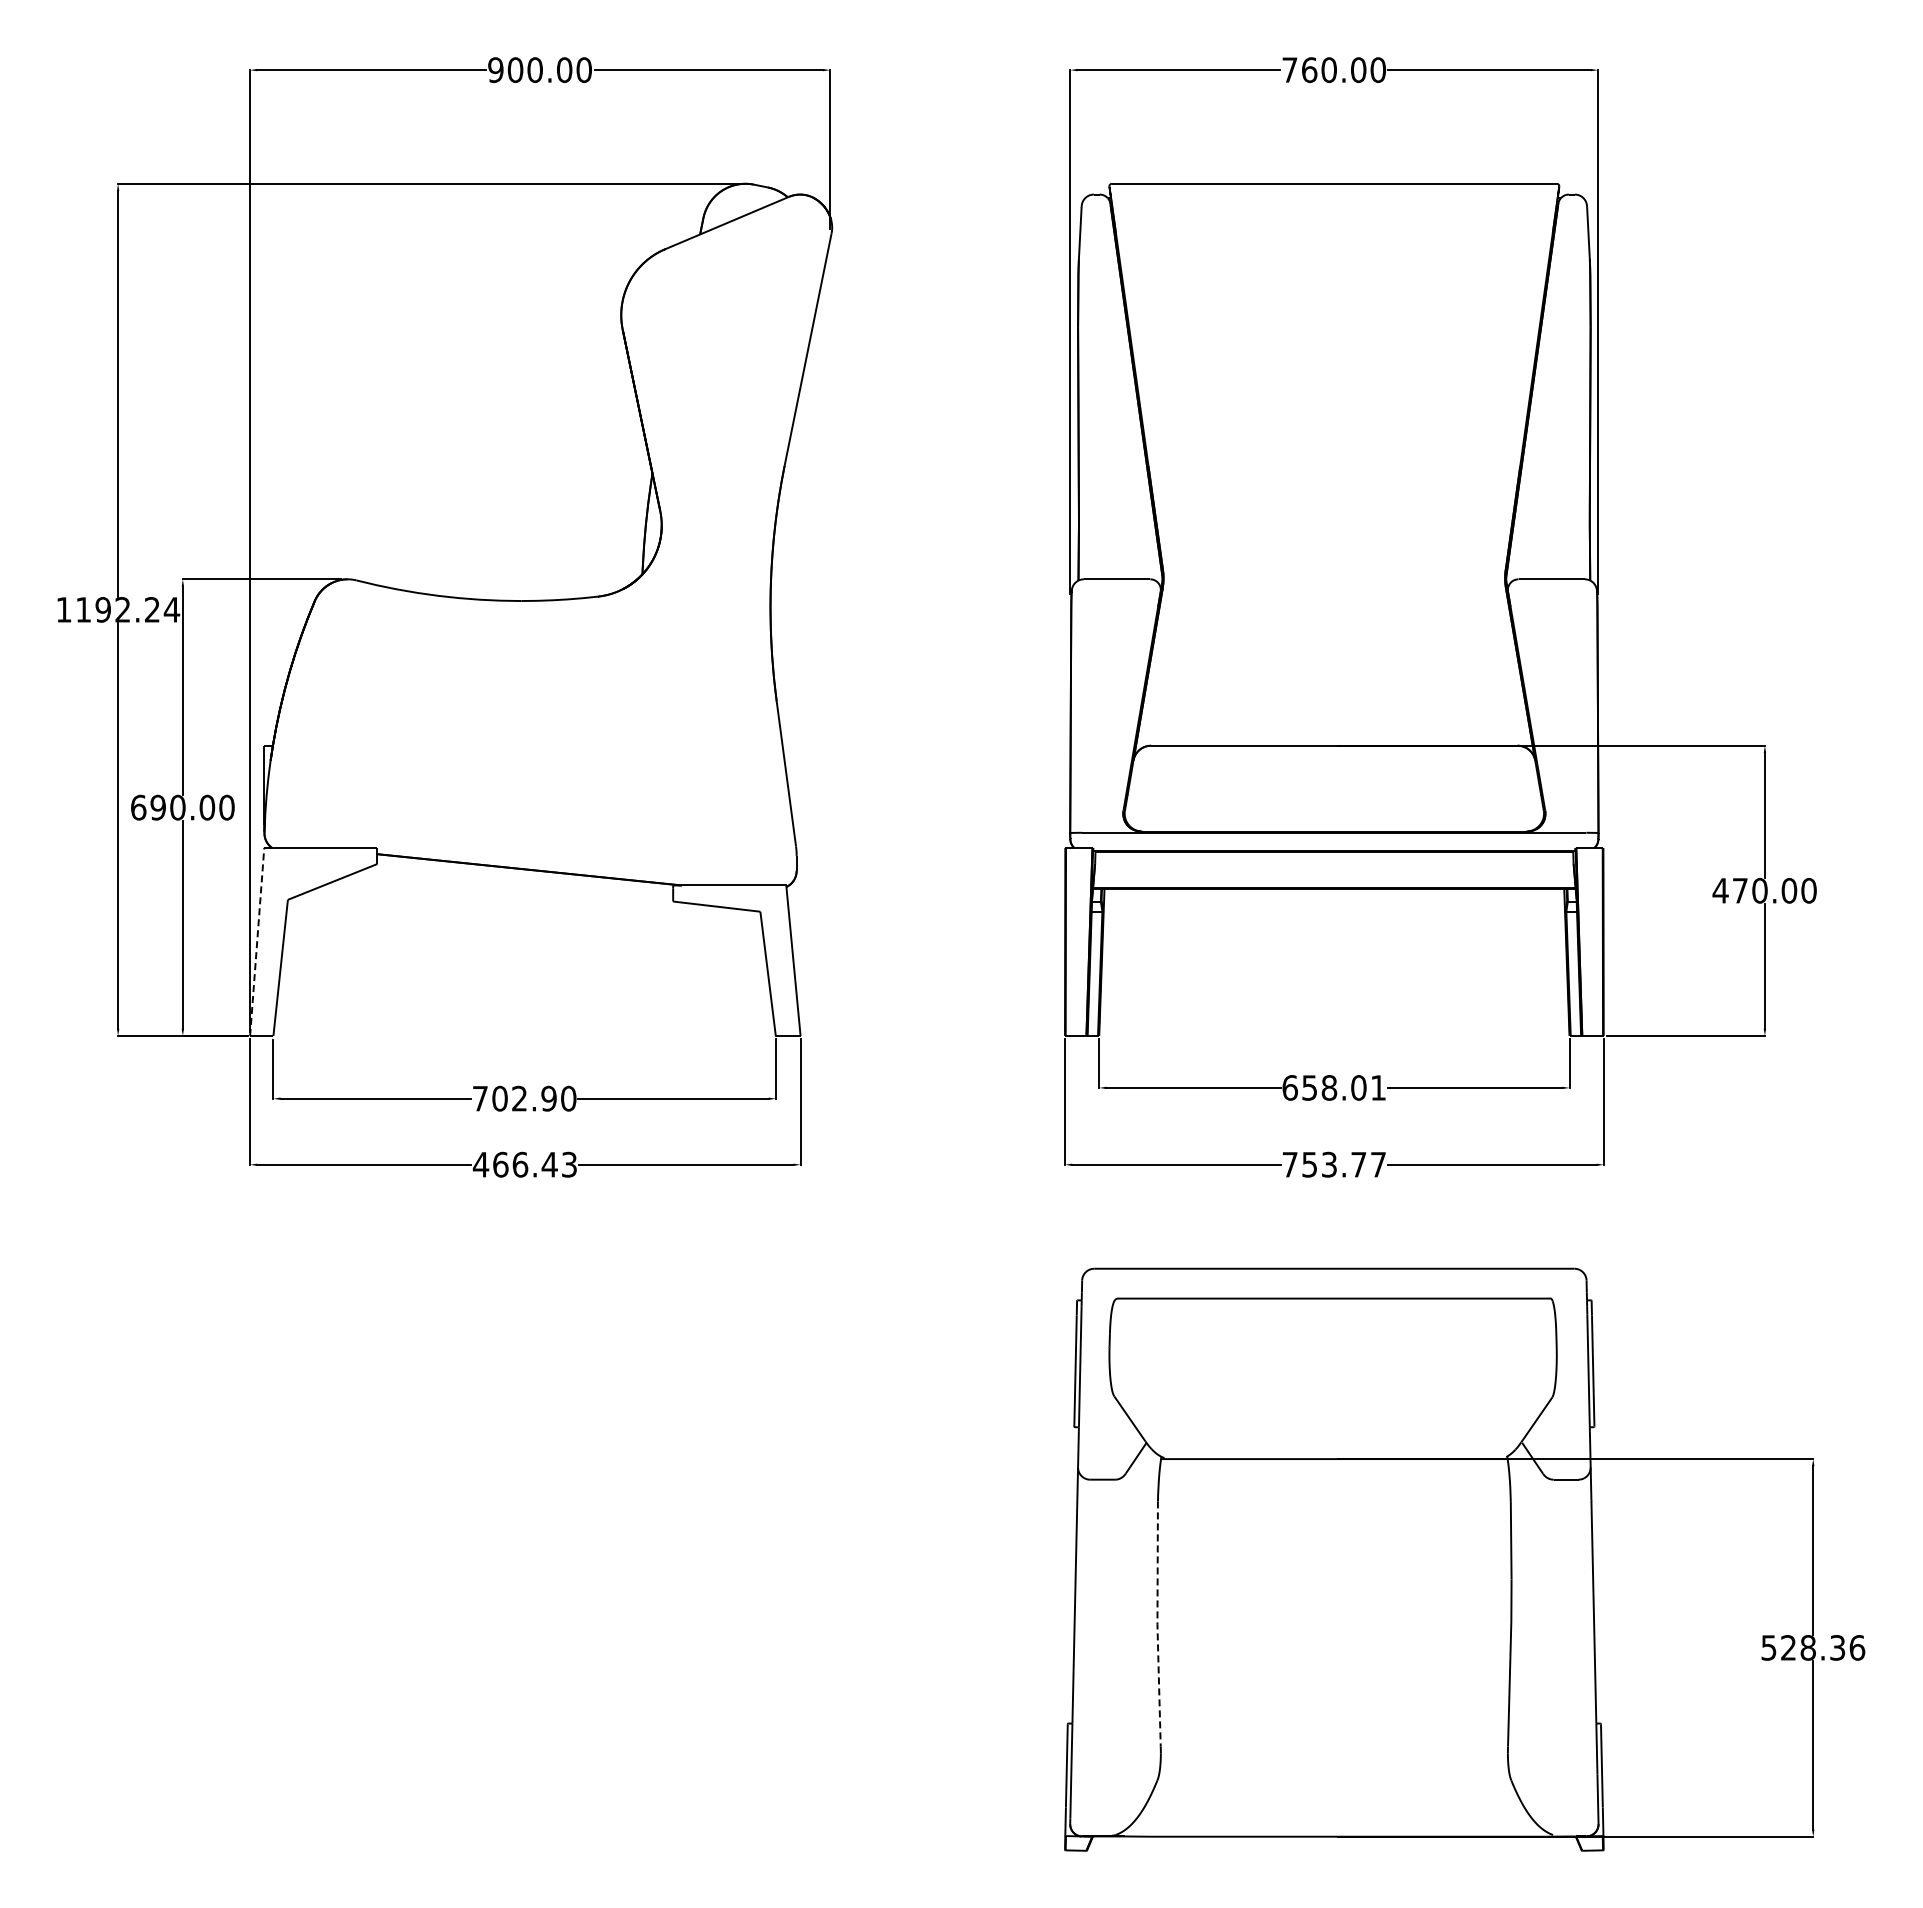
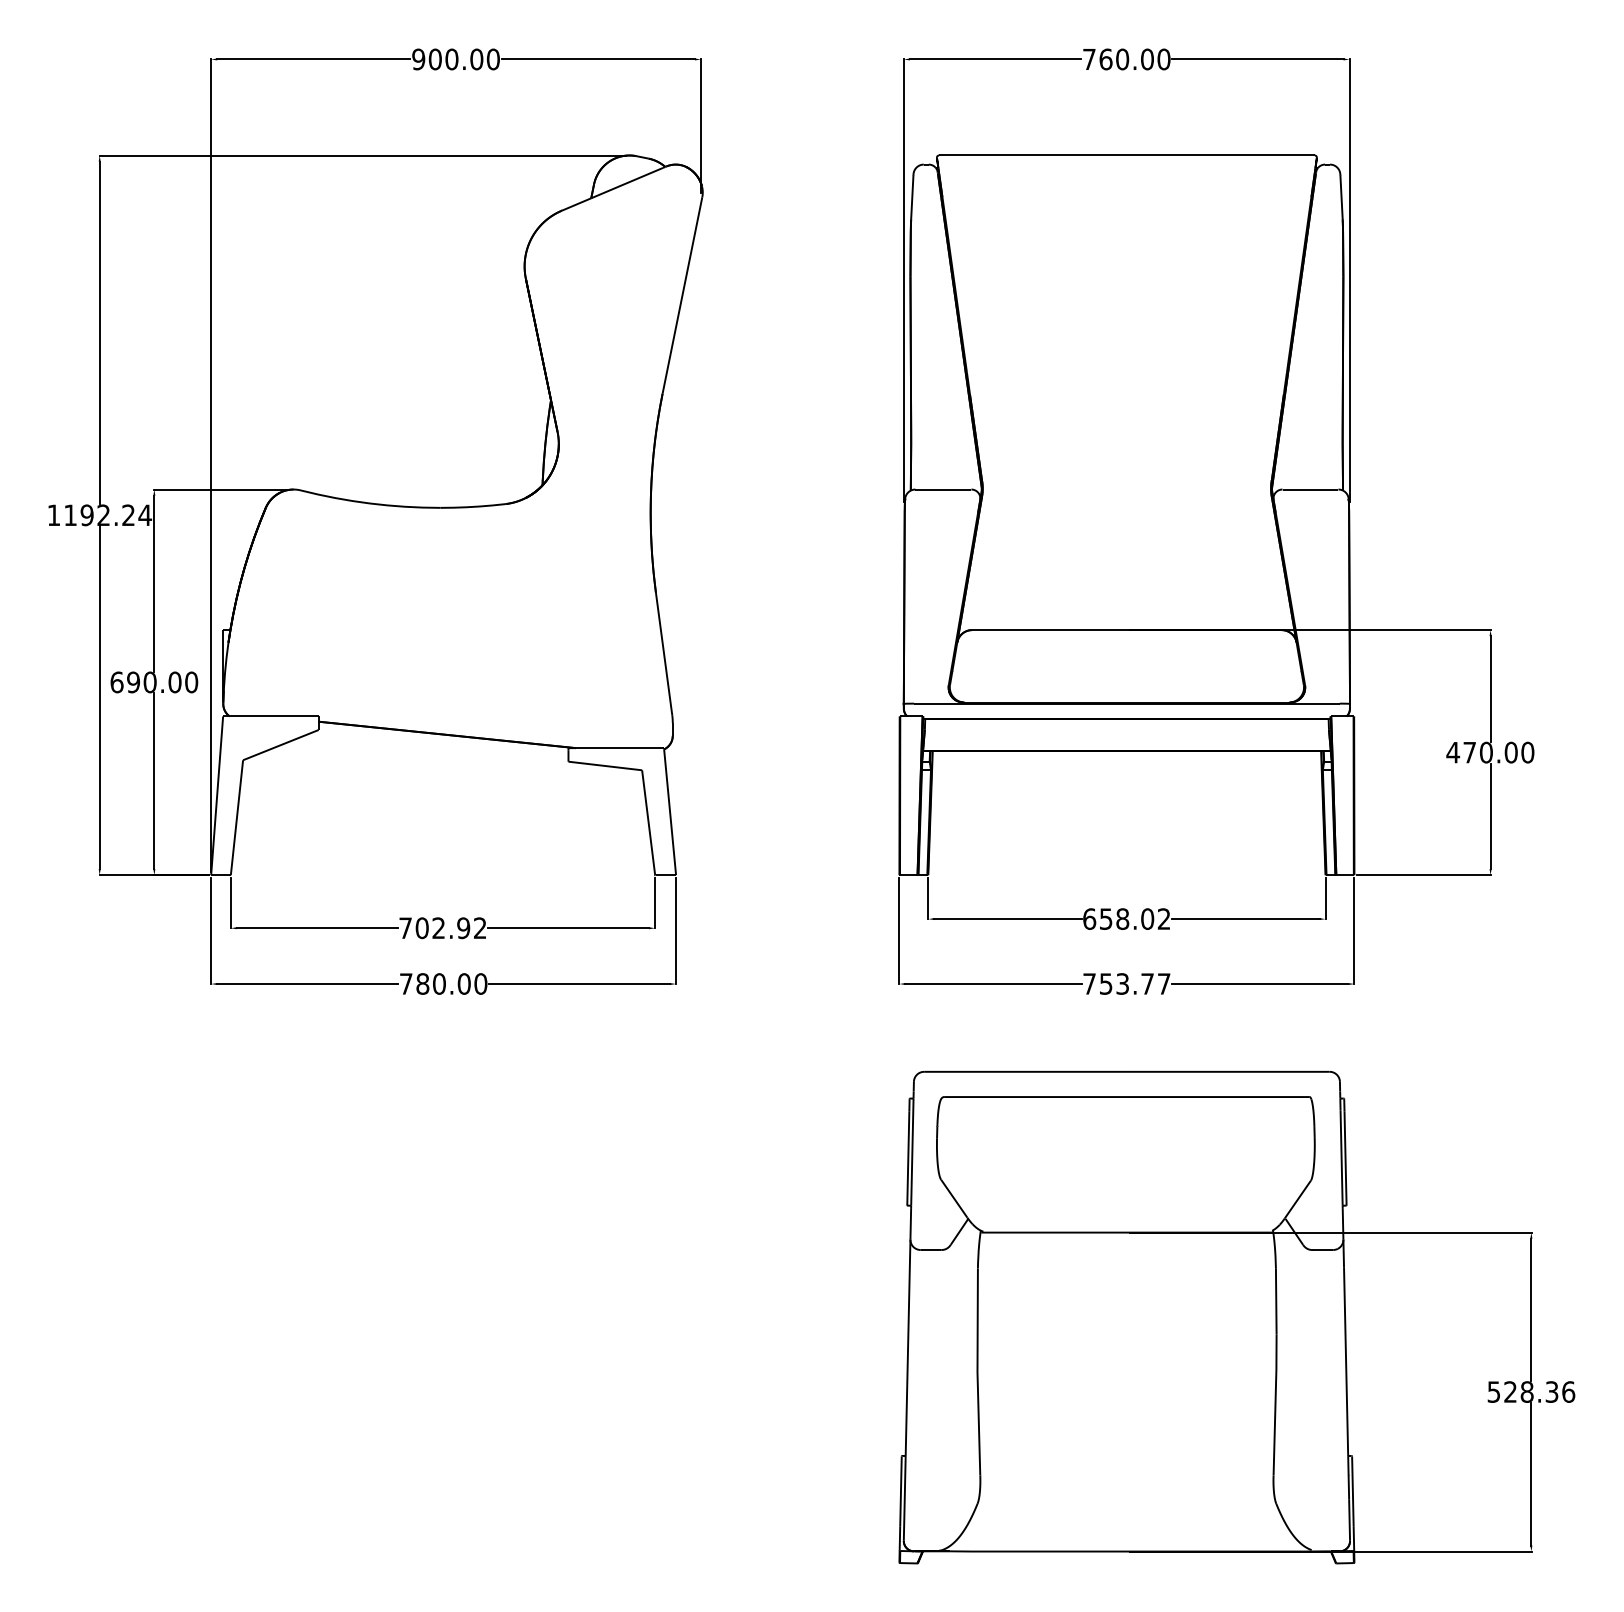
line: (257, 941) -> (217, 795), dashed -> solid
text: (1378, 1087) -> (1164, 918), 658.01 -> 658.02
text: (568, 1098) -> (480, 928), 702.90 -> 702.92
text: (524, 1164) -> (442, 983), 466.43 -> 780.00
line: (1157, 1624) -> (977, 1372), dashed -> solid

